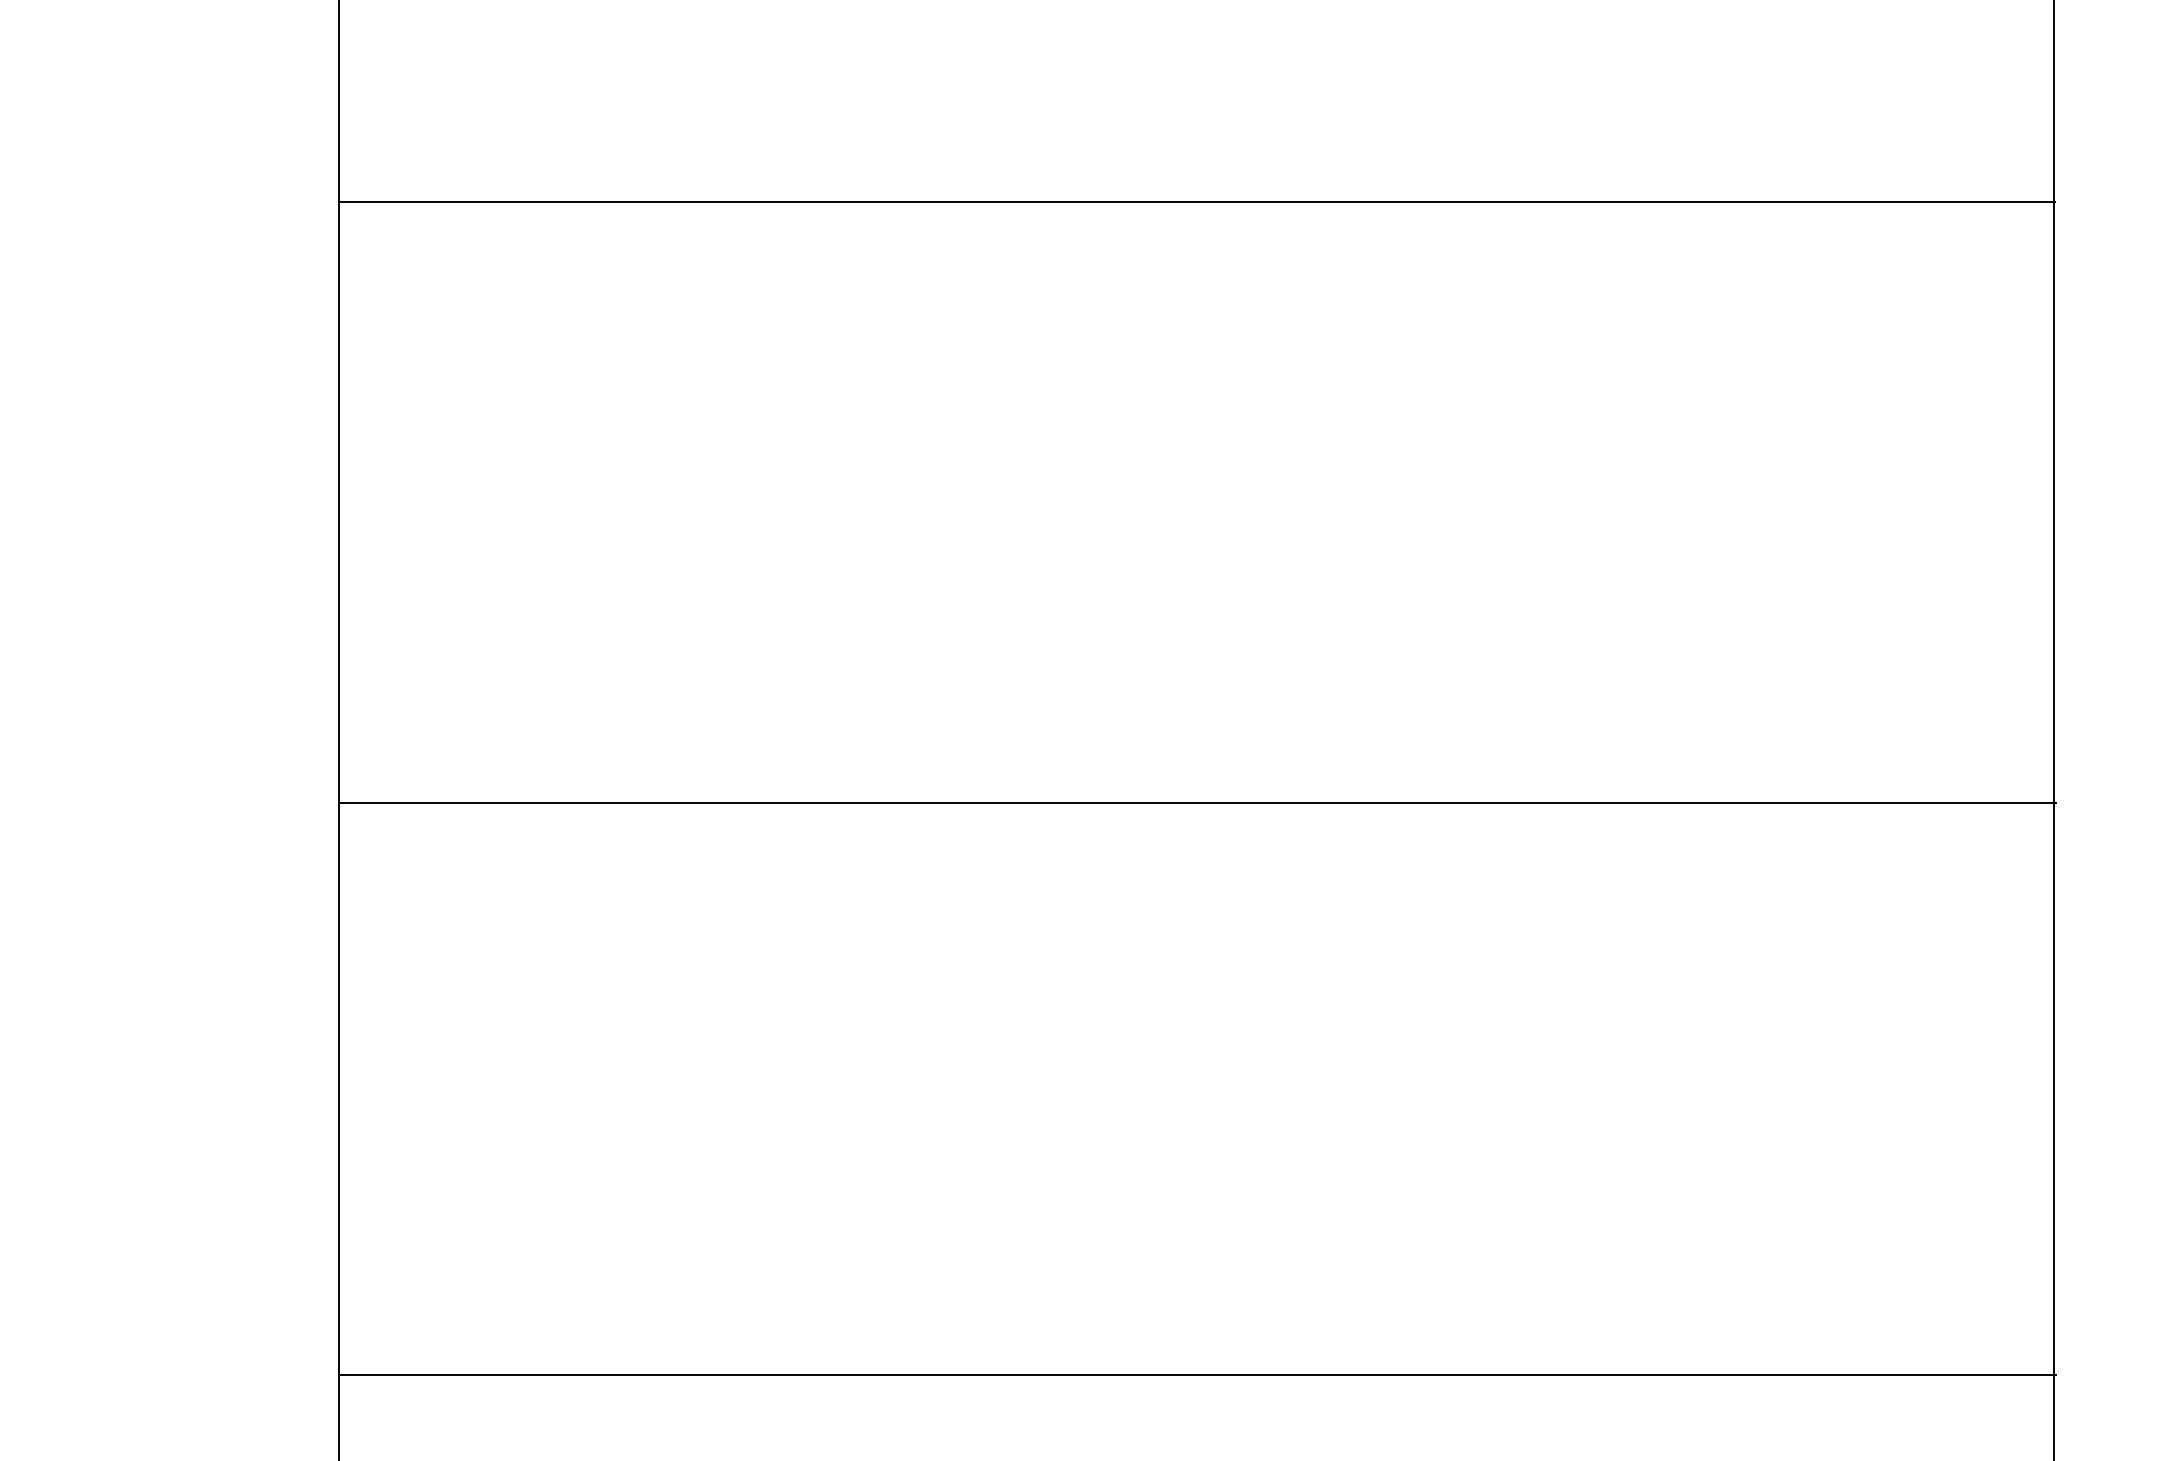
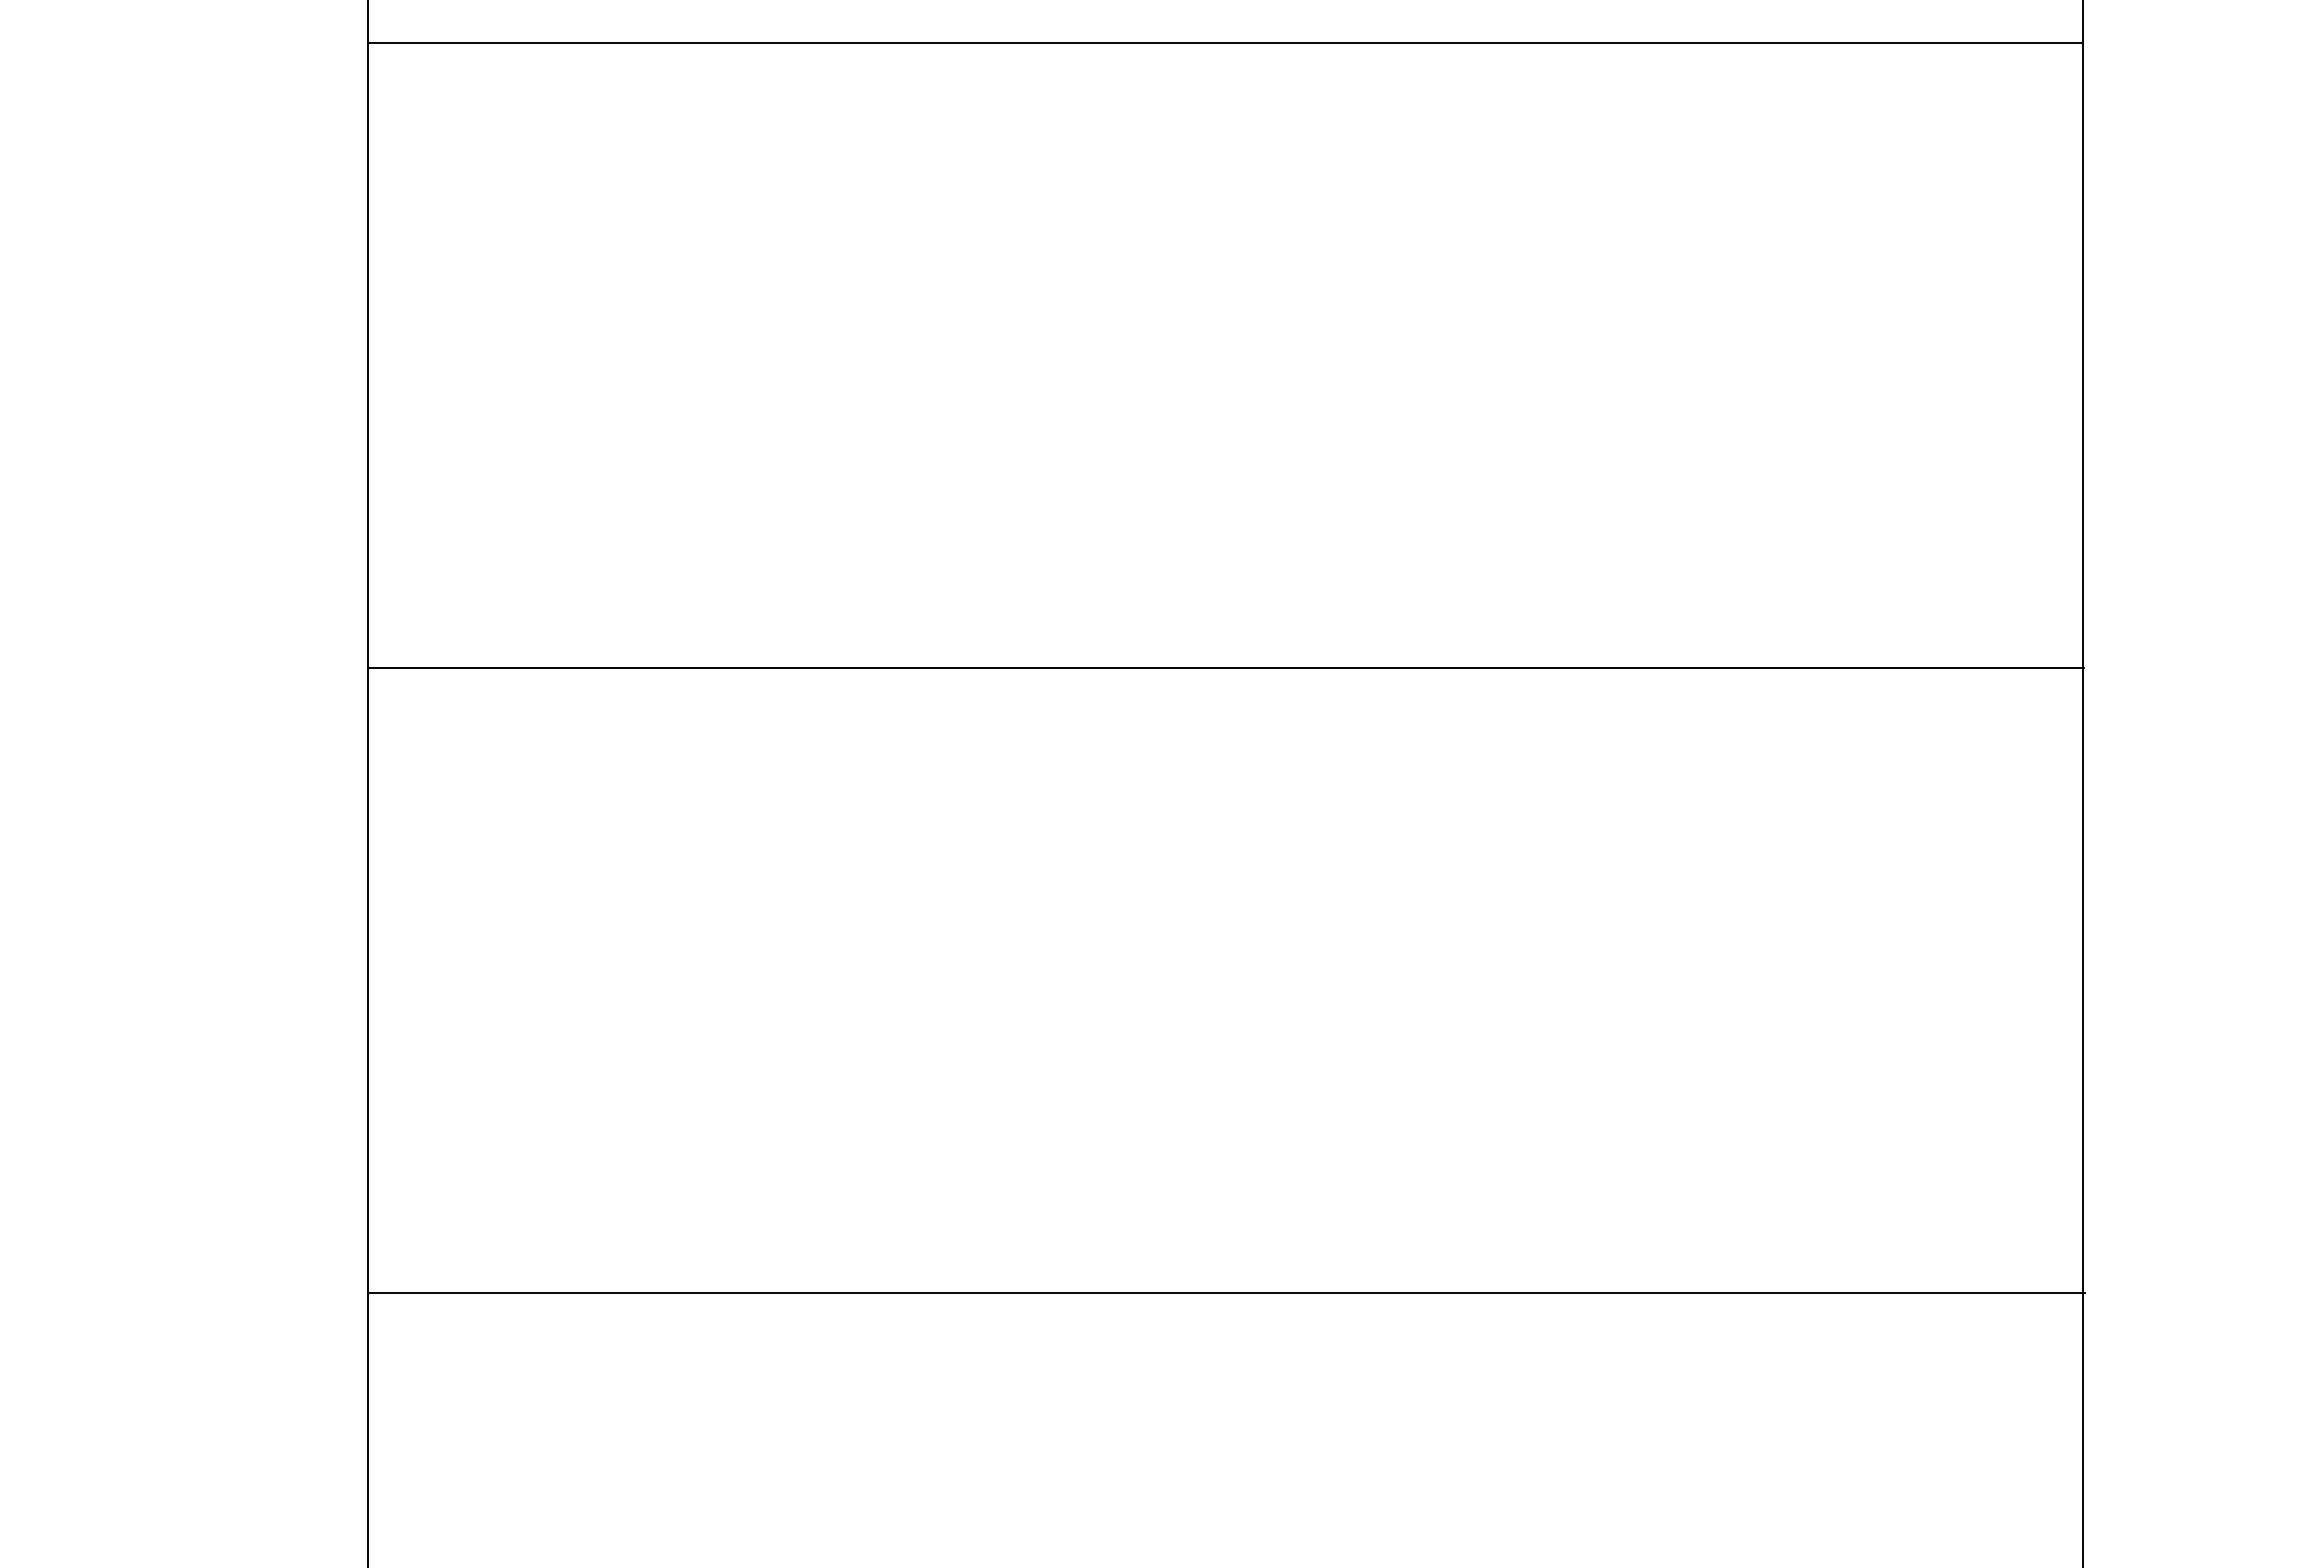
line: (1196, 201) -> (1225, 42), moved
line: (1197, 803) -> (1226, 668), moved

